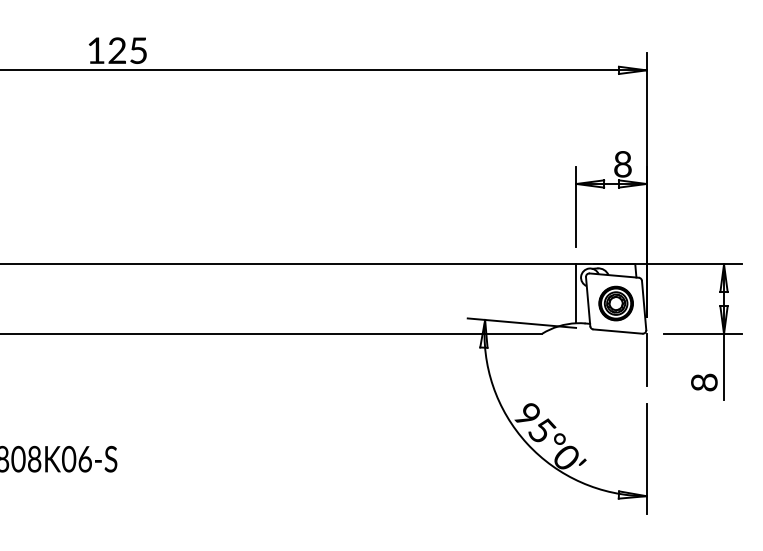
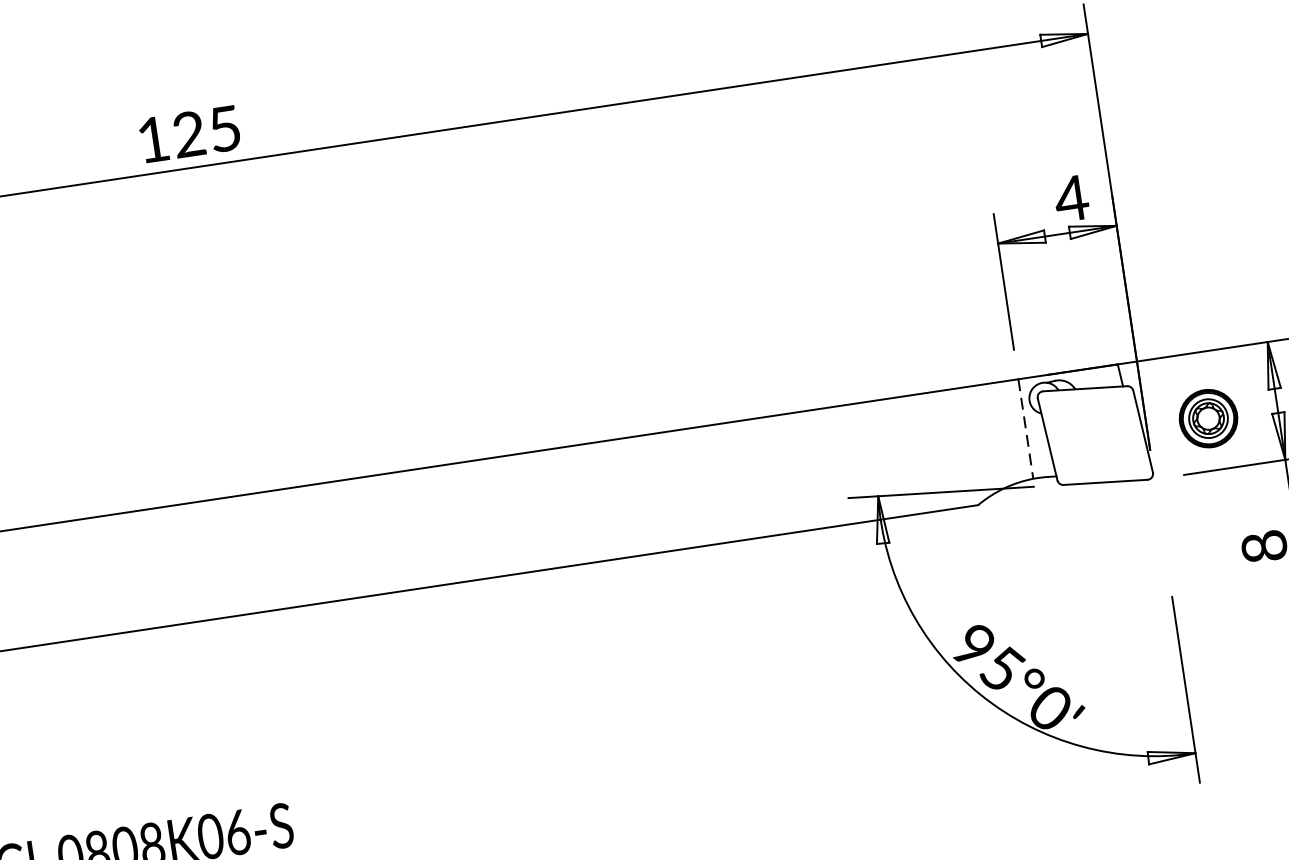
text: (622, 164) -> (1071, 199), 8 -> 4
line: (576, 294) -> (1026, 430), solid -> dashed
part: (615, 303) -> (1207, 418), moved
line: (646, 360) -> (1161, 524), removed

